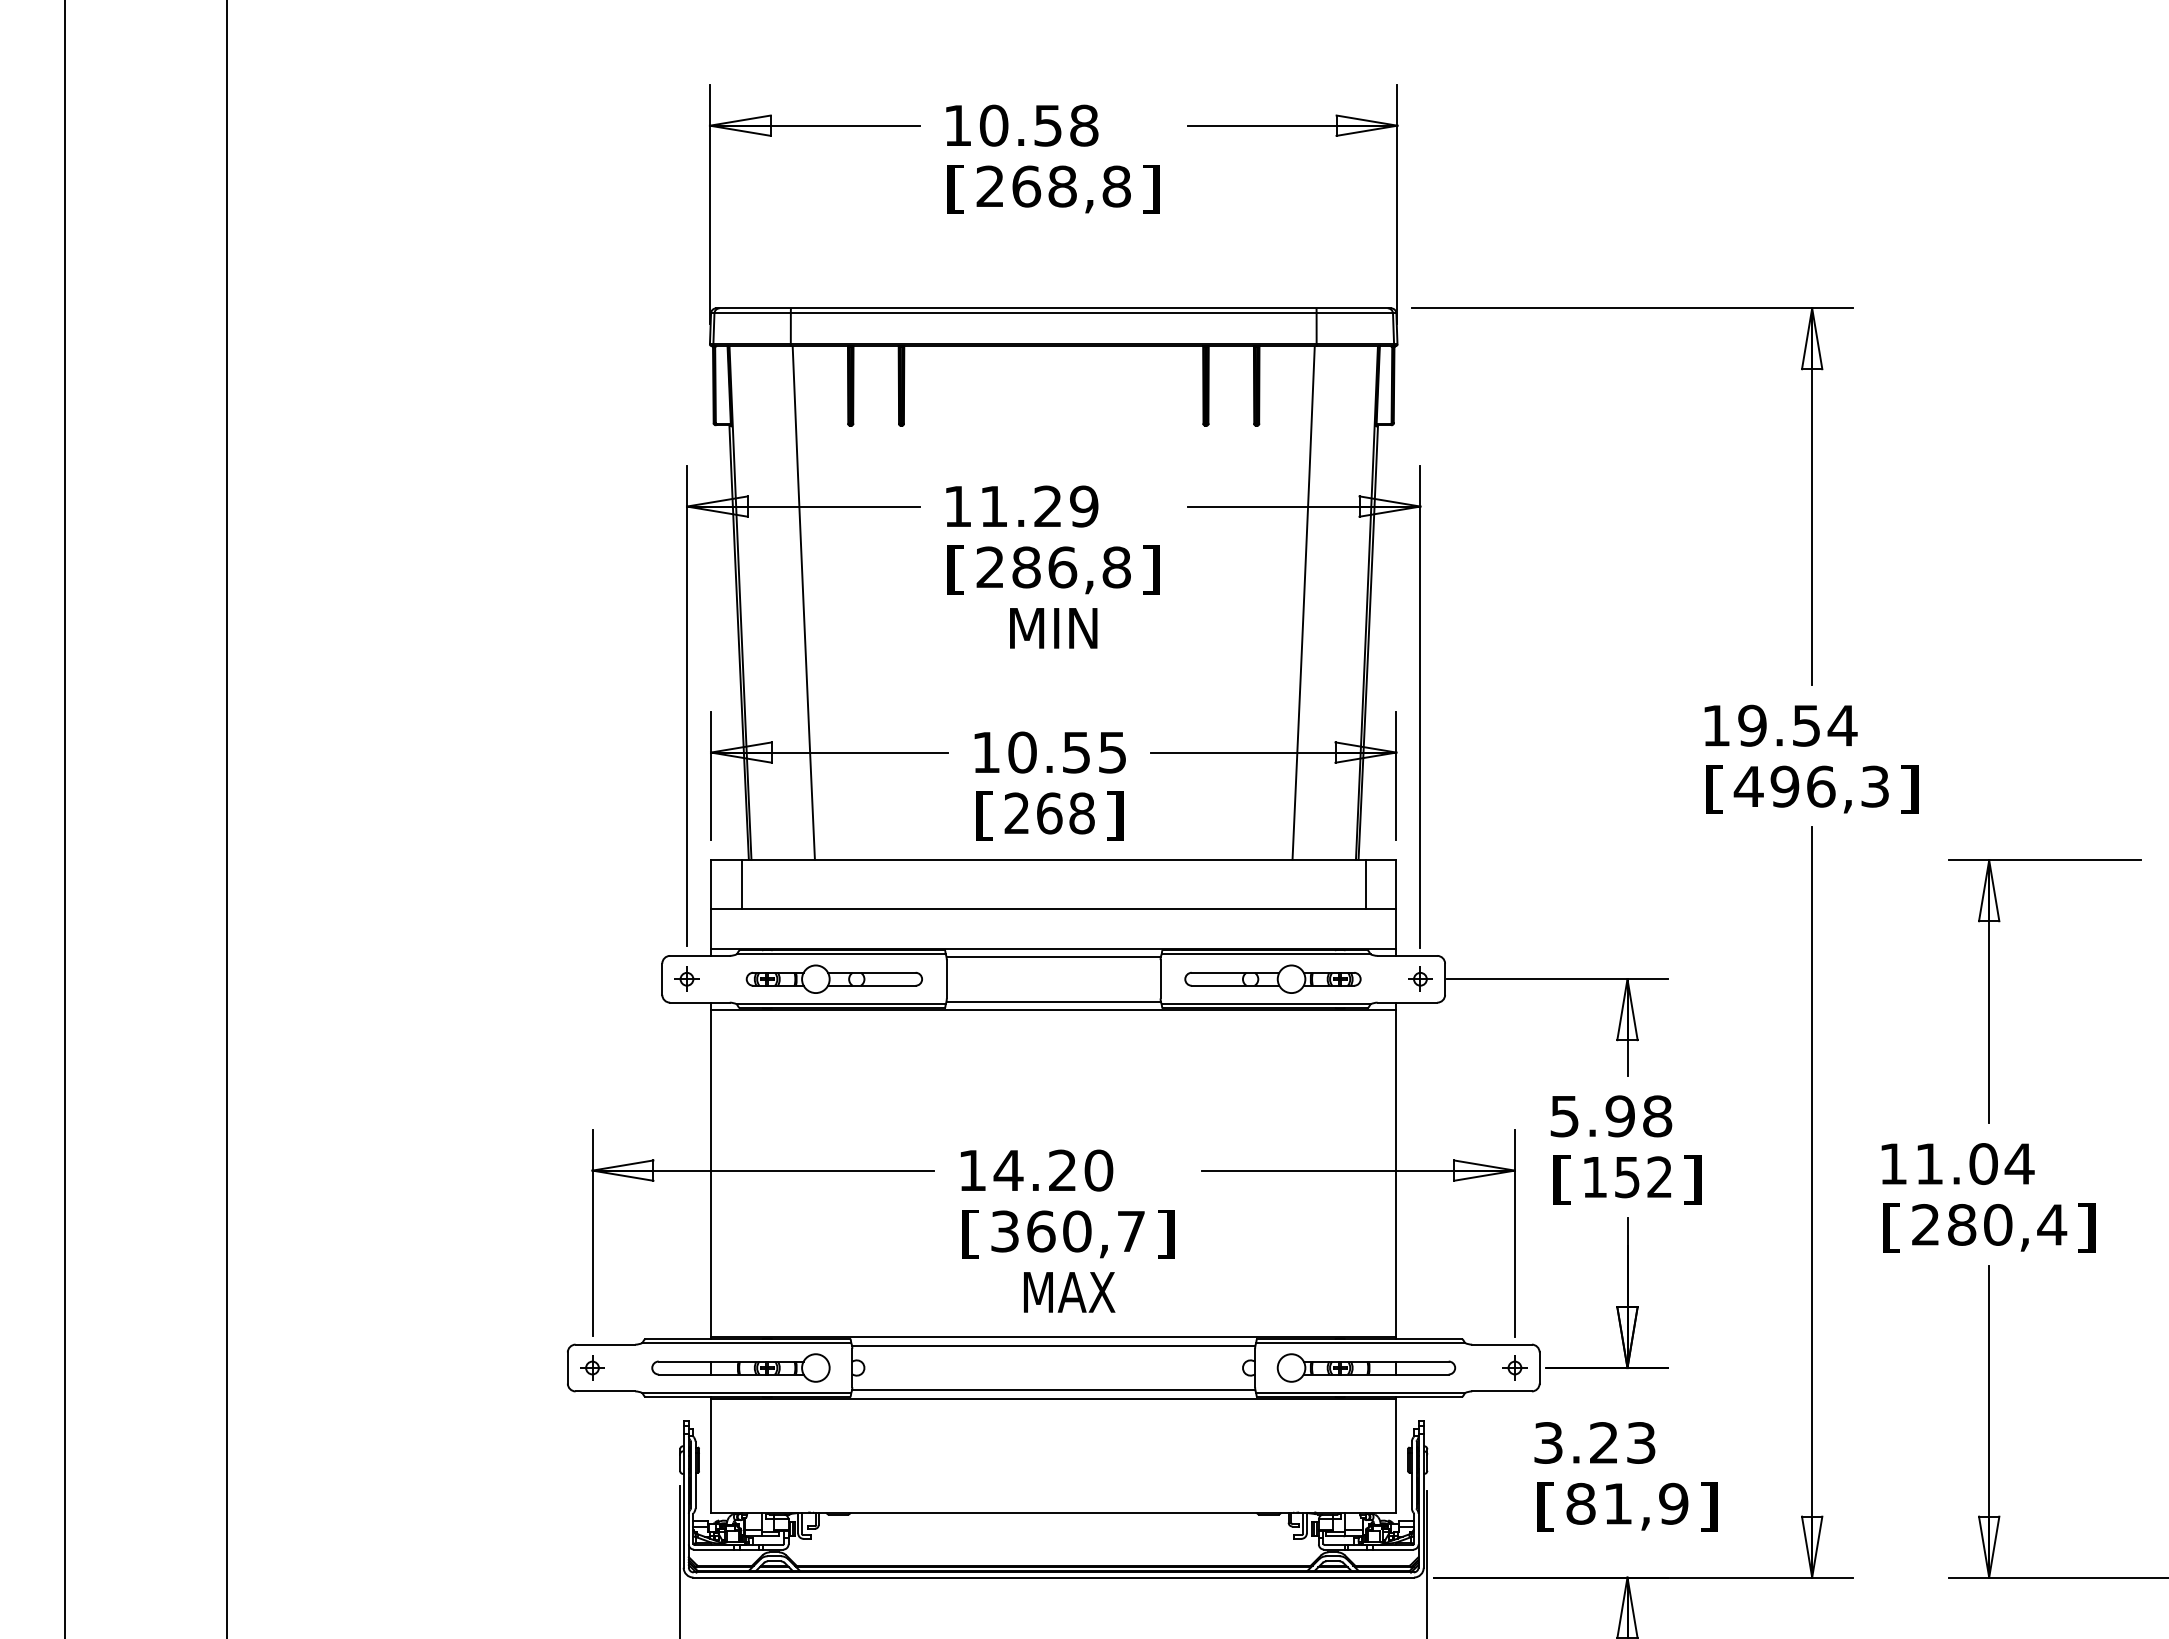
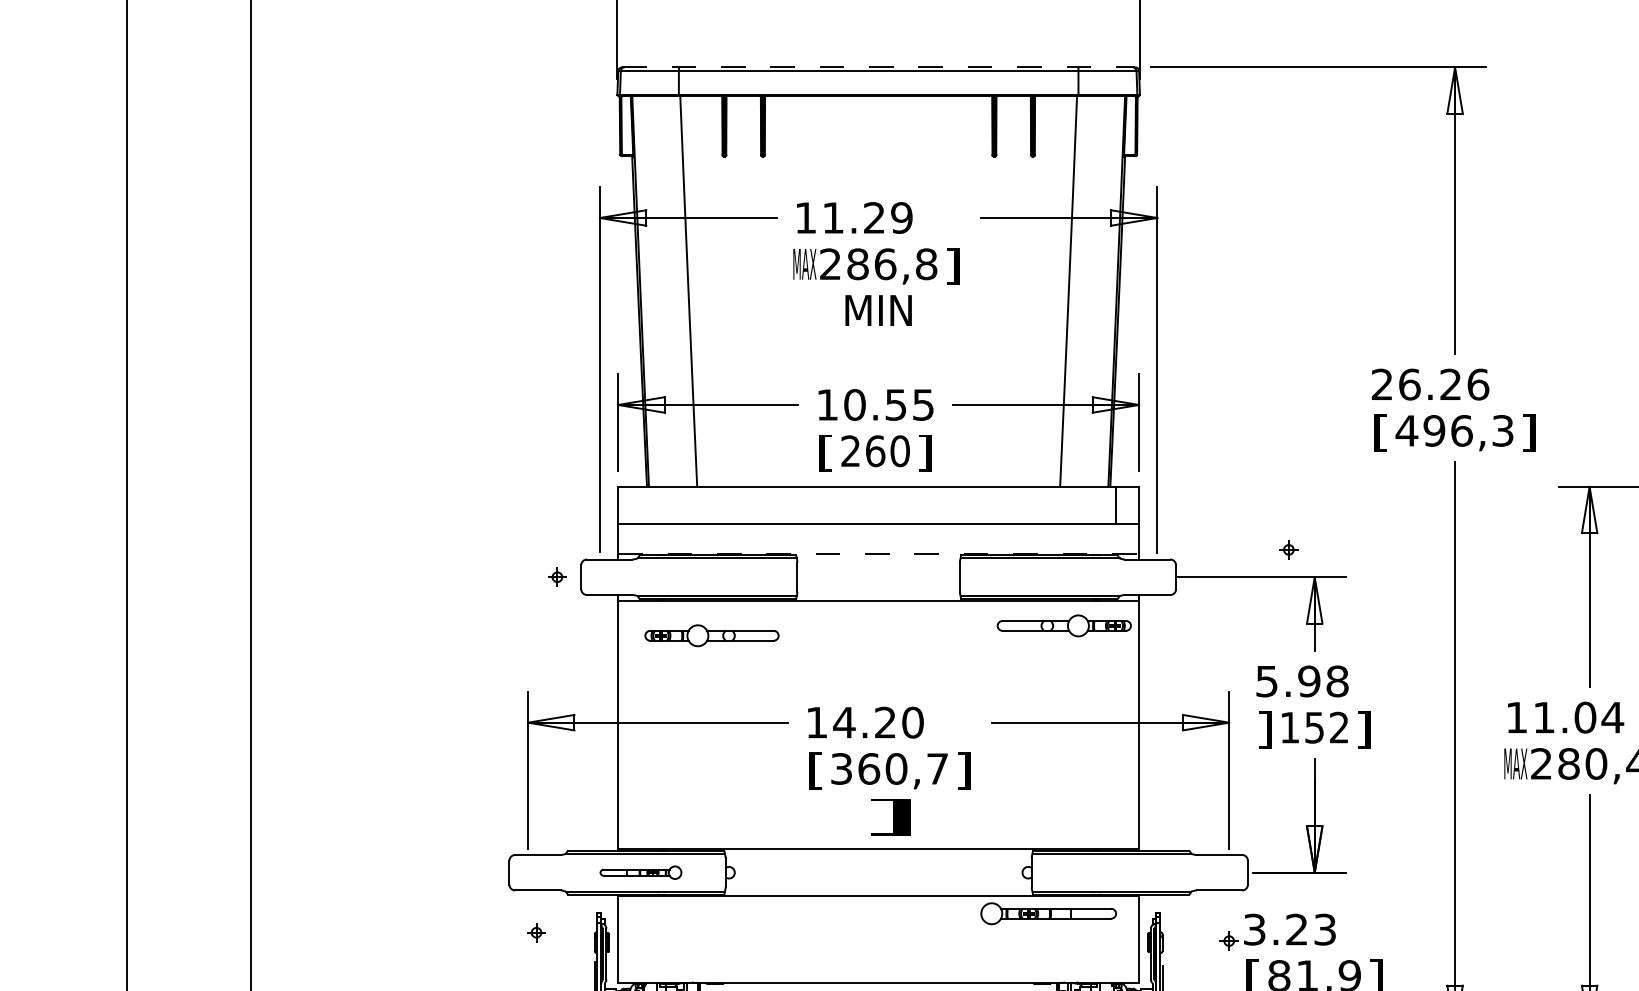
line: (1054, 308) -> (879, 67), solid -> dashed
text: (956, 569) -> (804, 265), [ -> MAX
text: (1779, 725) -> (1430, 384), 19.54 -> 26.26
text: (1081, 813) -> (899, 451), 268 -> 260
line: (741, 884) -> (641, 505), removed
line: (1053, 948) -> (878, 553), solid -> dashed
line: (1053, 956) -> (878, 559), removed
part: (686, 978) -> (557, 576), moved
part: (833, 978) -> (711, 635), moved
part: (1272, 978) -> (1063, 625), moved
part: (1420, 978) -> (1288, 549), moved
line: (1053, 1001) -> (878, 594), removed
text: (1562, 1179) -> (1265, 729), [ -> ]
text: (1892, 1227) -> (1516, 765), [ -> MAX
text: (1069, 1294) -> (890, 816), MAX -> ]
line: (1053, 1345) -> (878, 855), removed
part: (592, 1367) -> (536, 932), moved
part: (740, 1367) -> (640, 872), size x0.6
part: (1366, 1367) -> (1048, 913), moved
part: (1514, 1367) -> (1228, 940), moved
line: (1053, 1390) -> (878, 889), removed

